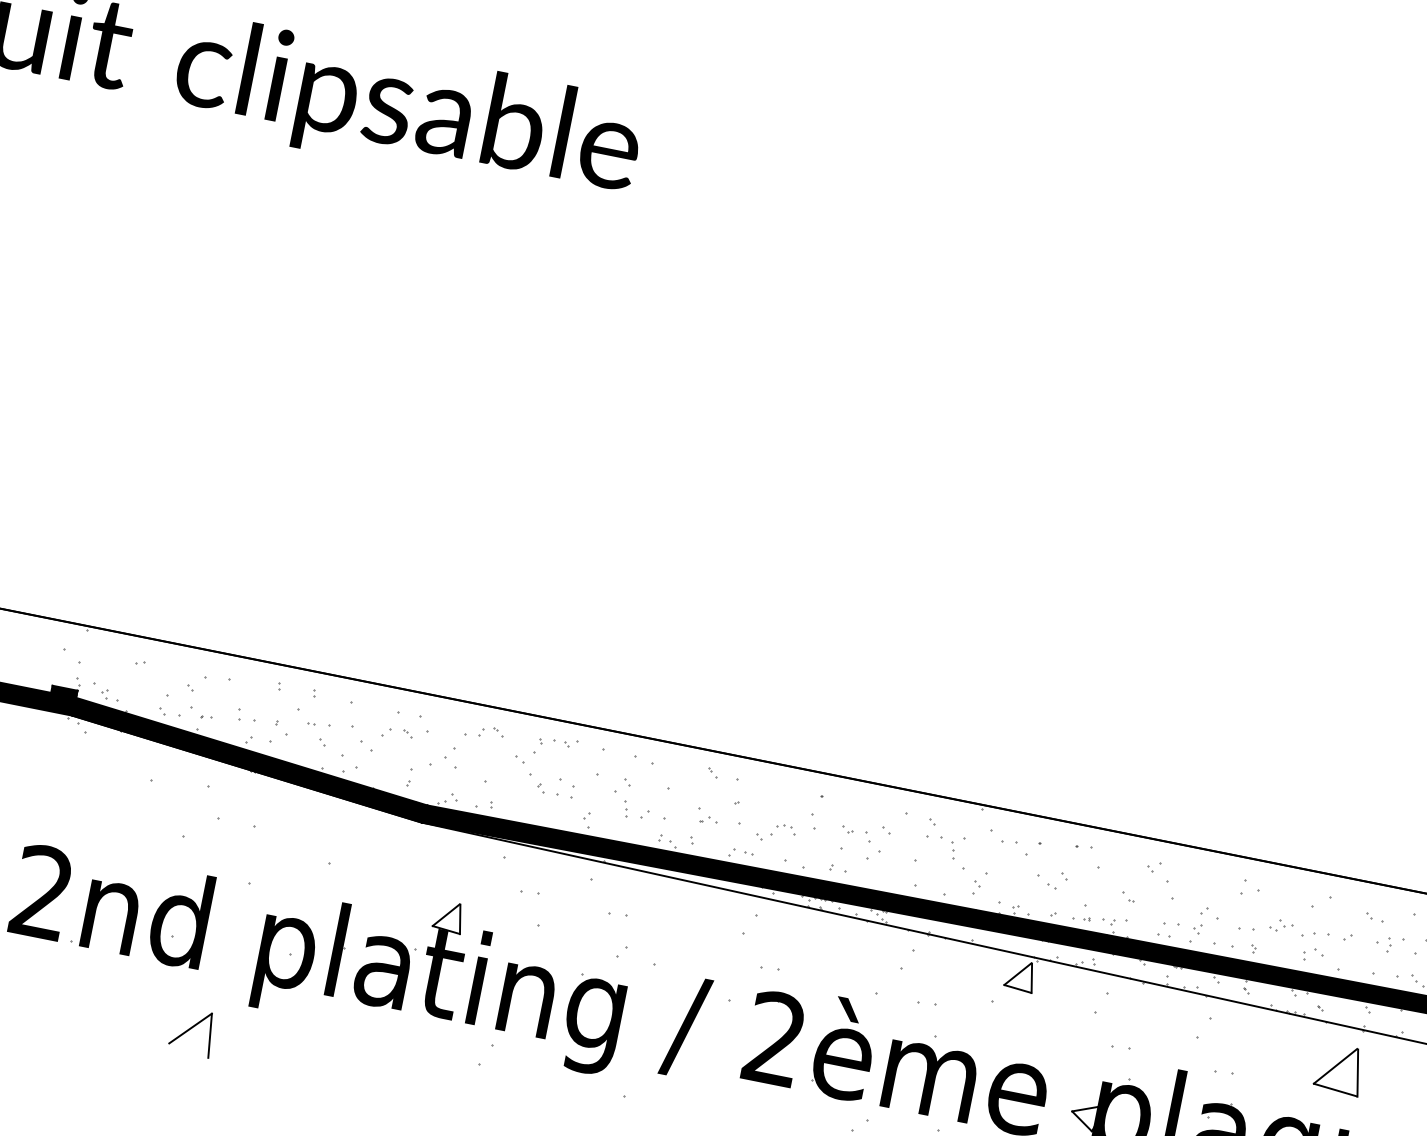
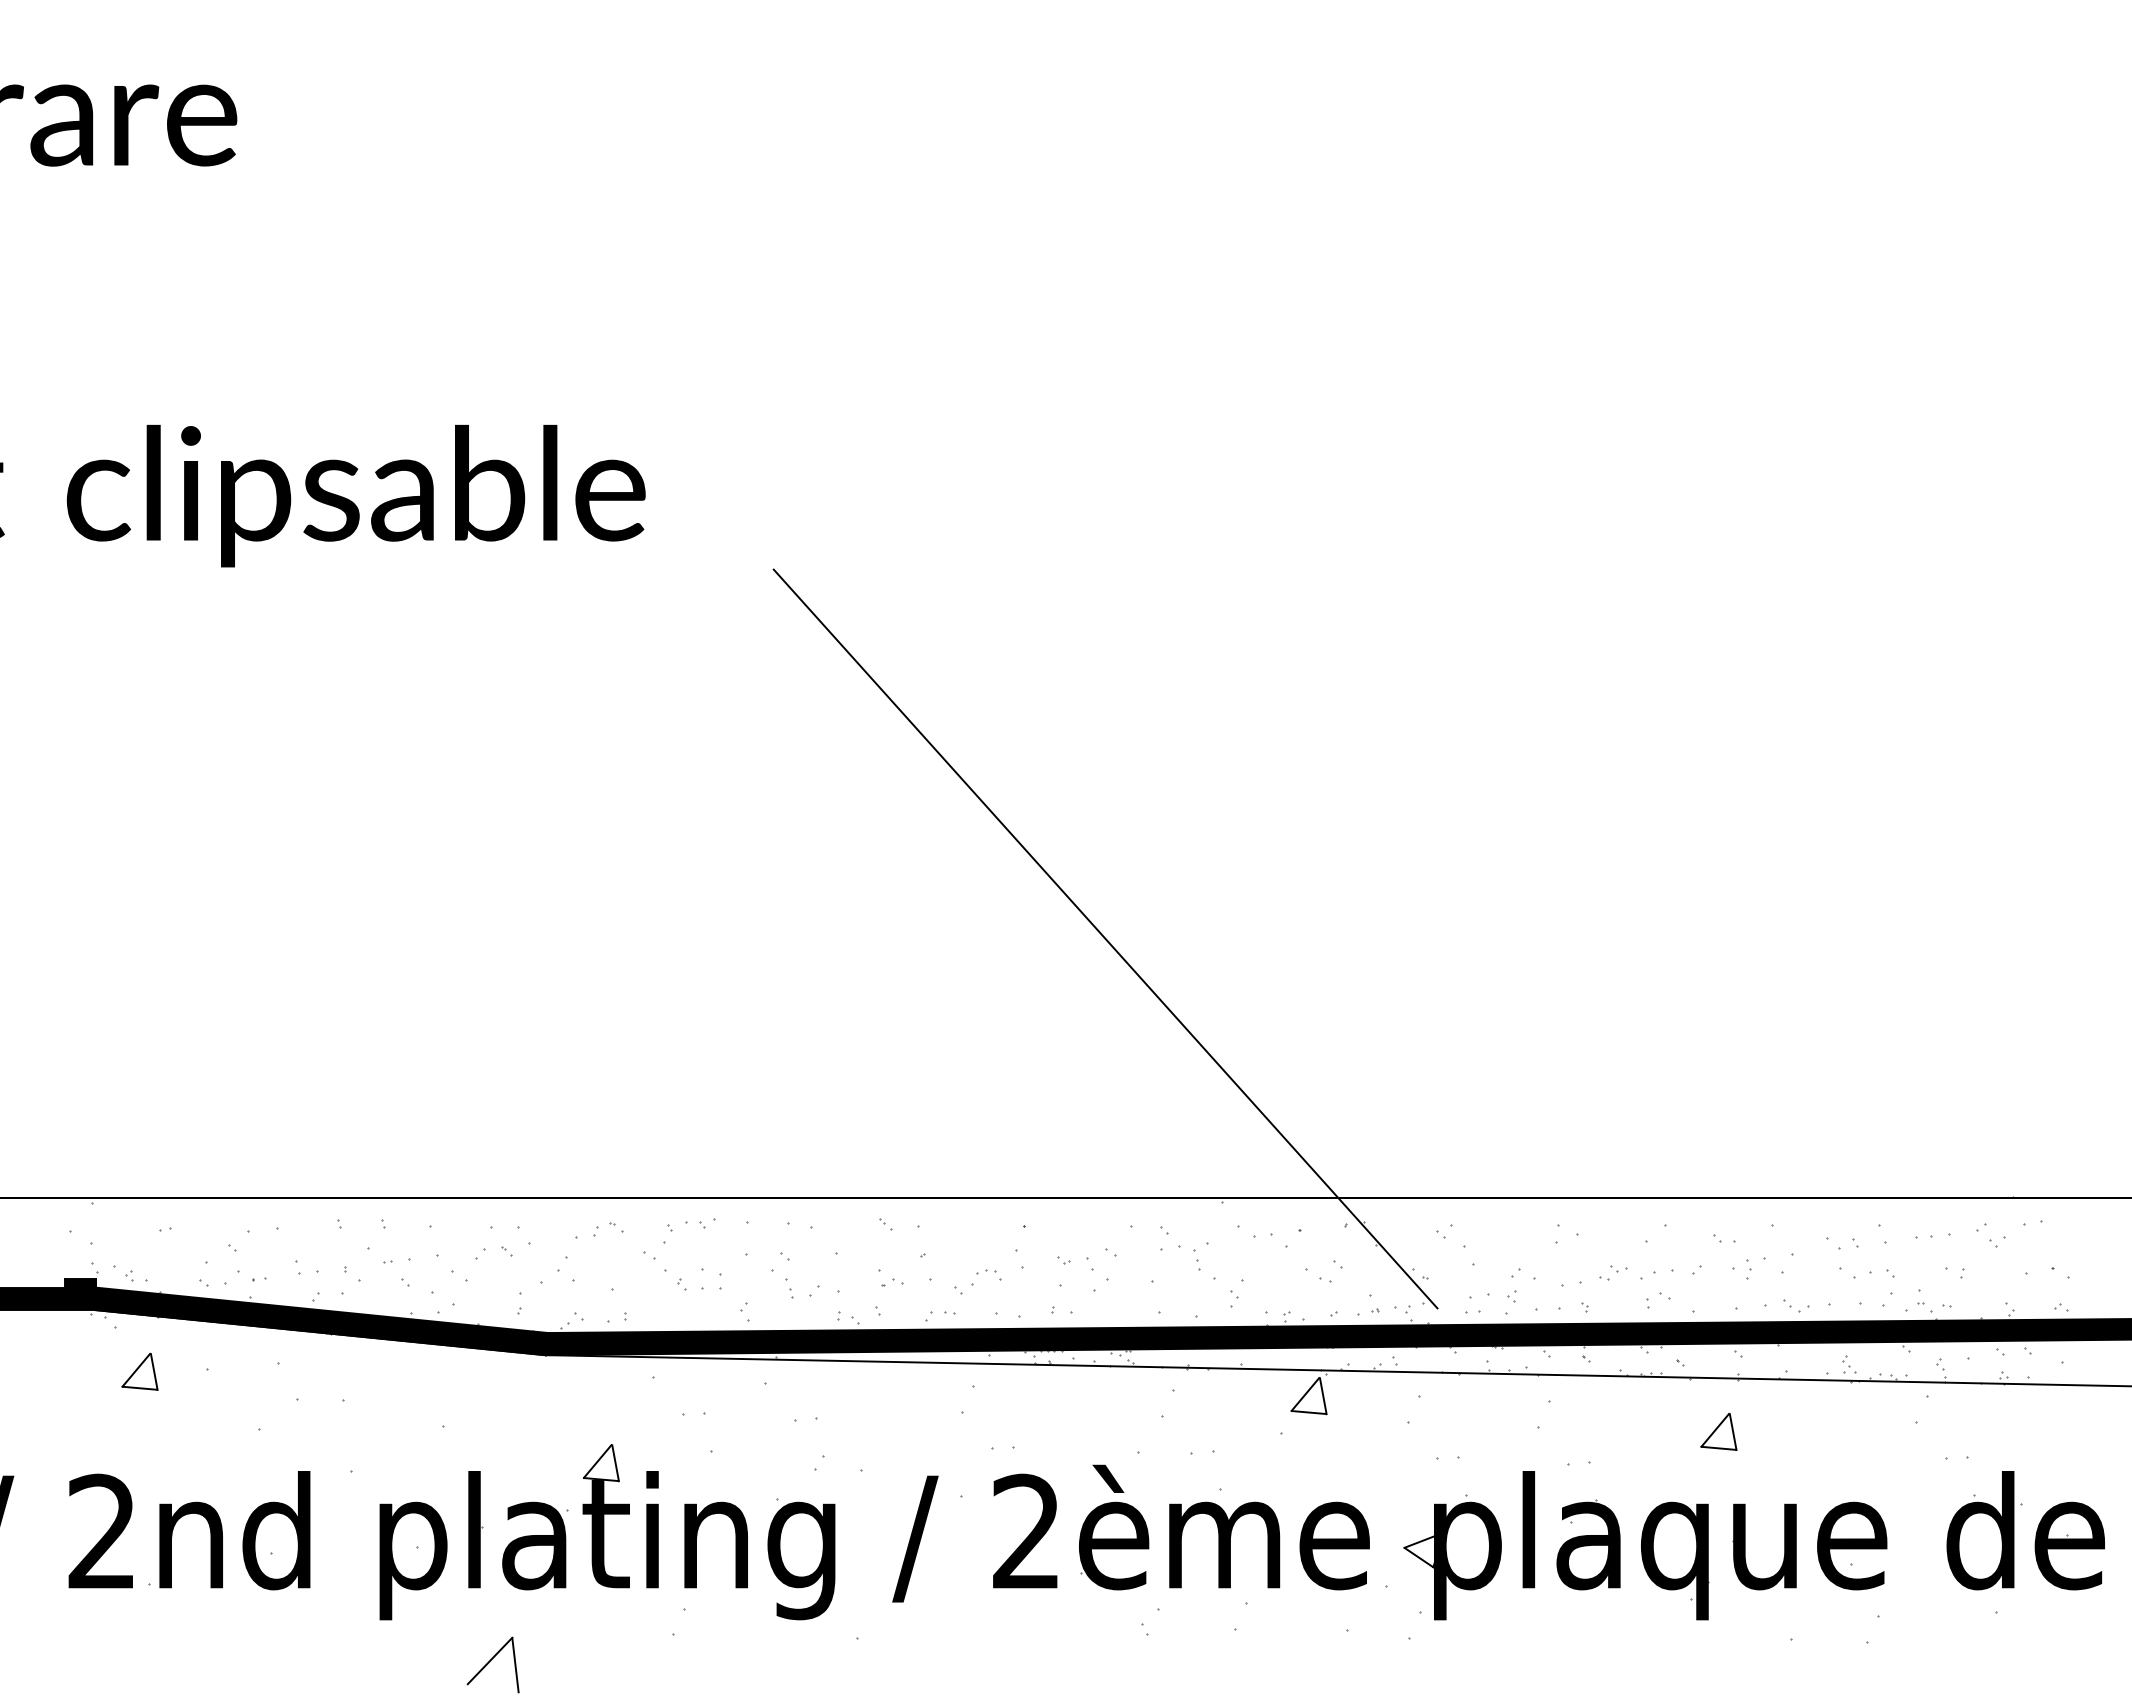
line: (931, 580) -> (1105, 938), added
part: (97, 771) -> (139, 1371), added
part: (192, 1031) -> (492, 1664), moved
part: (1339, 1068) -> (1718, 1431), size x0.62

